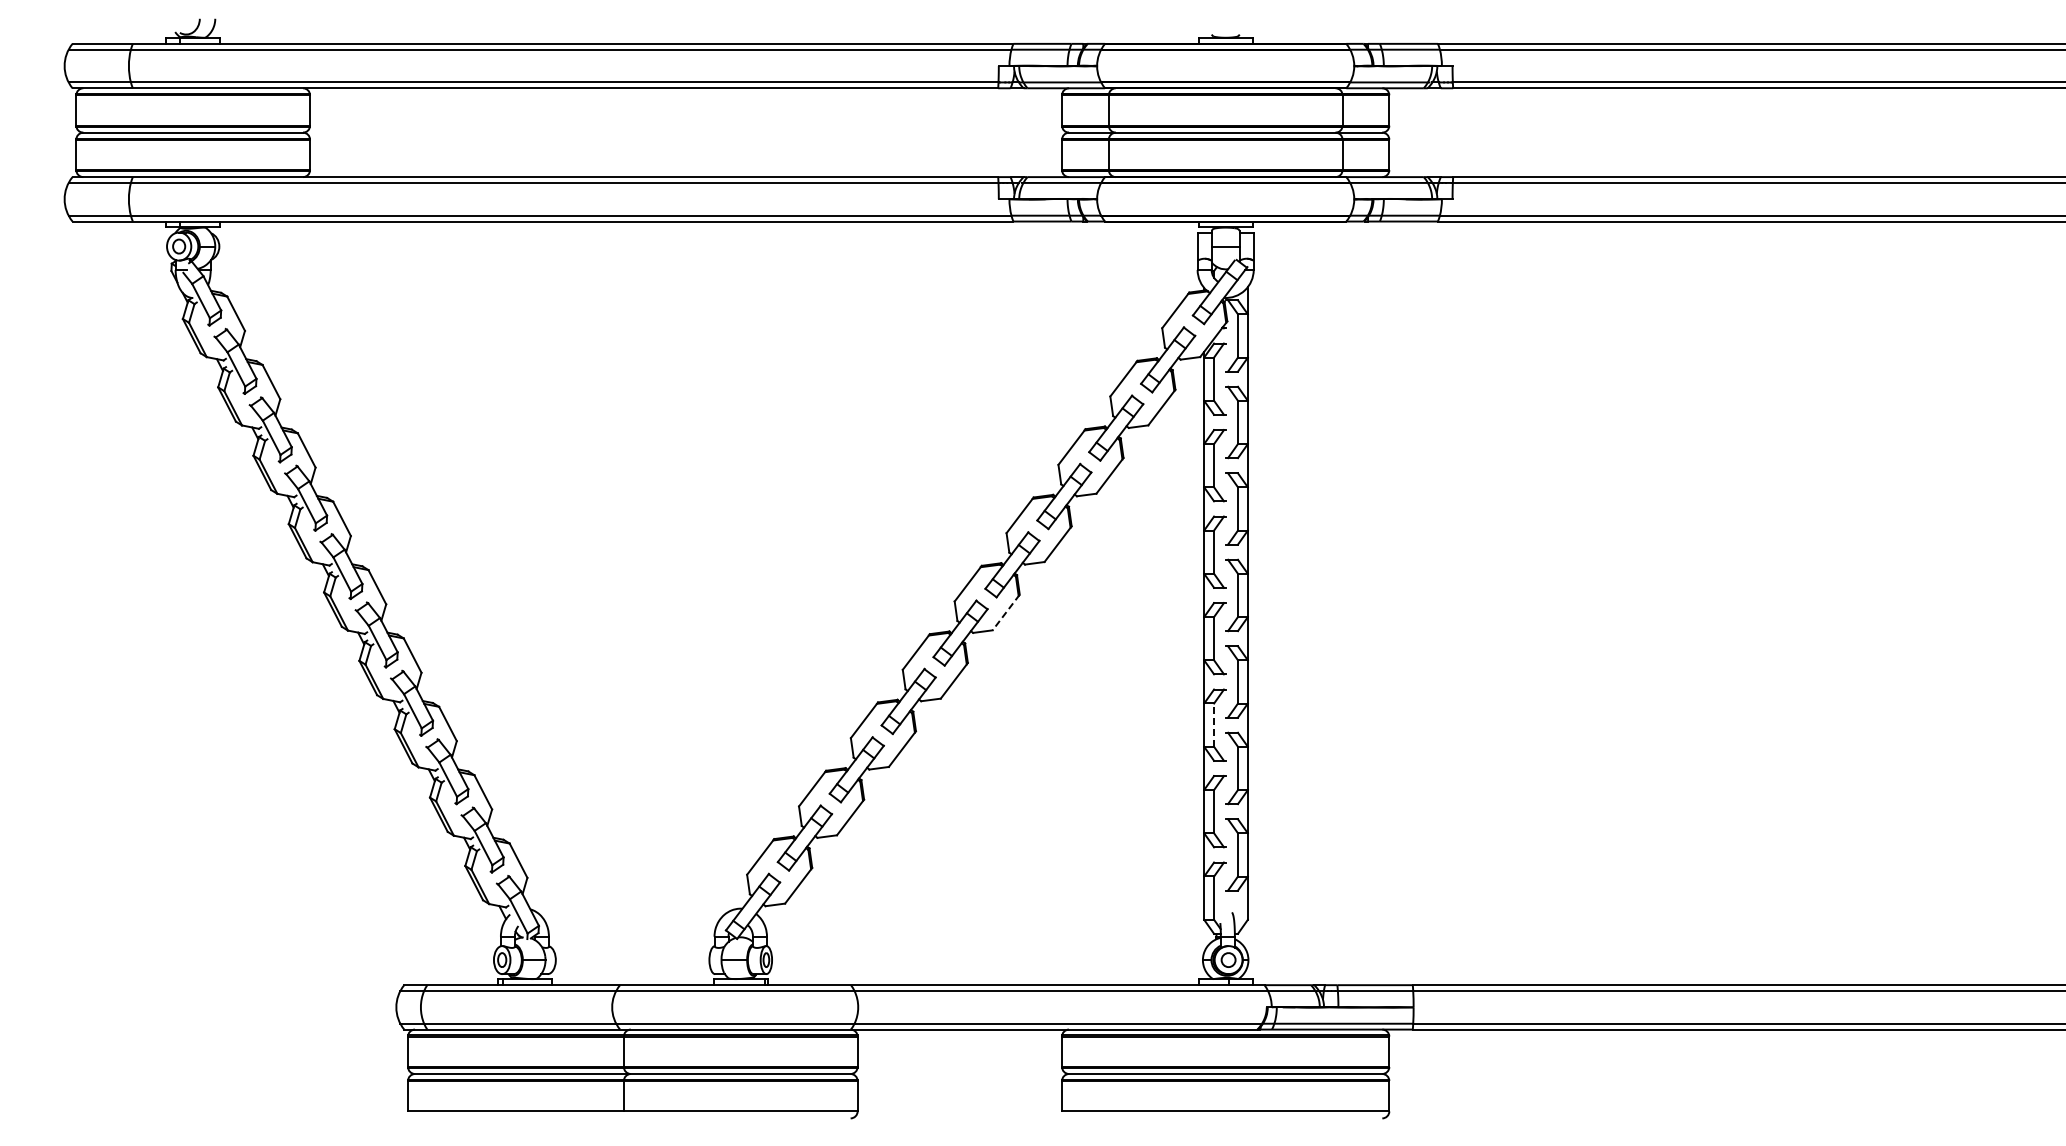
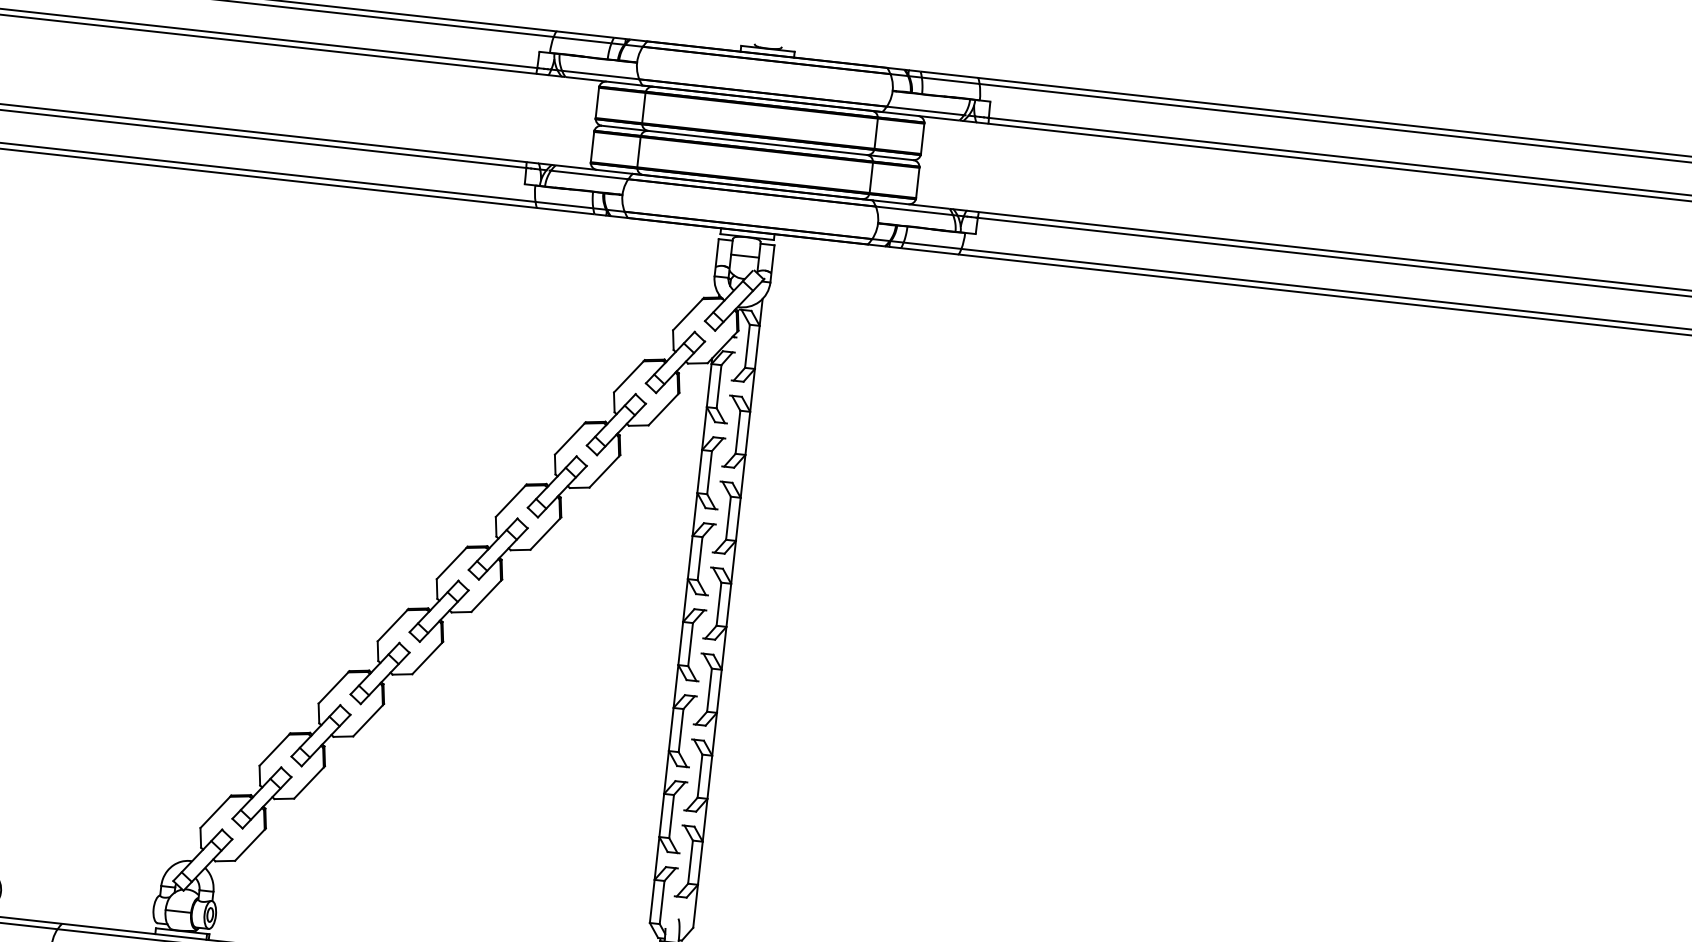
line: (1005, 612) -> (486, 595), dashed -> solid
line: (1214, 725) -> (681, 730), dashed -> solid

